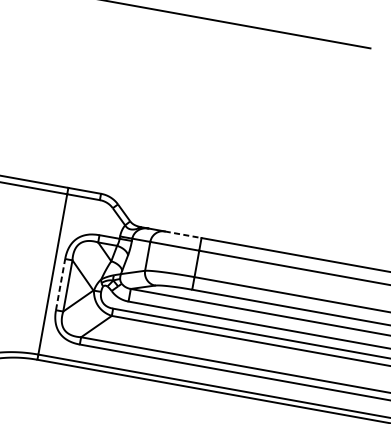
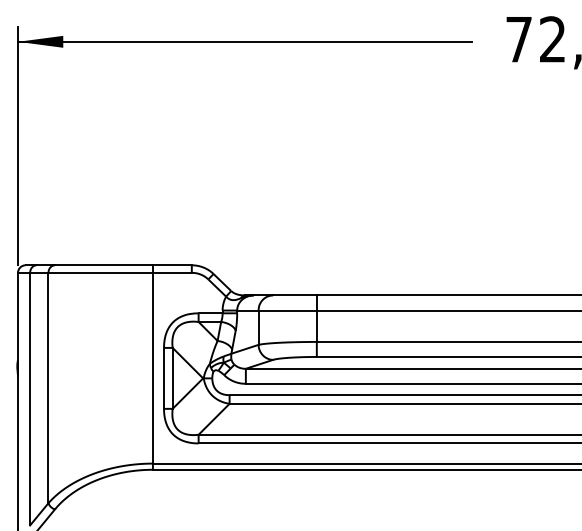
line: (182, 234) -> (294, 295), dashed -> solid
line: (61, 283) -> (164, 377), dashed -> solid

